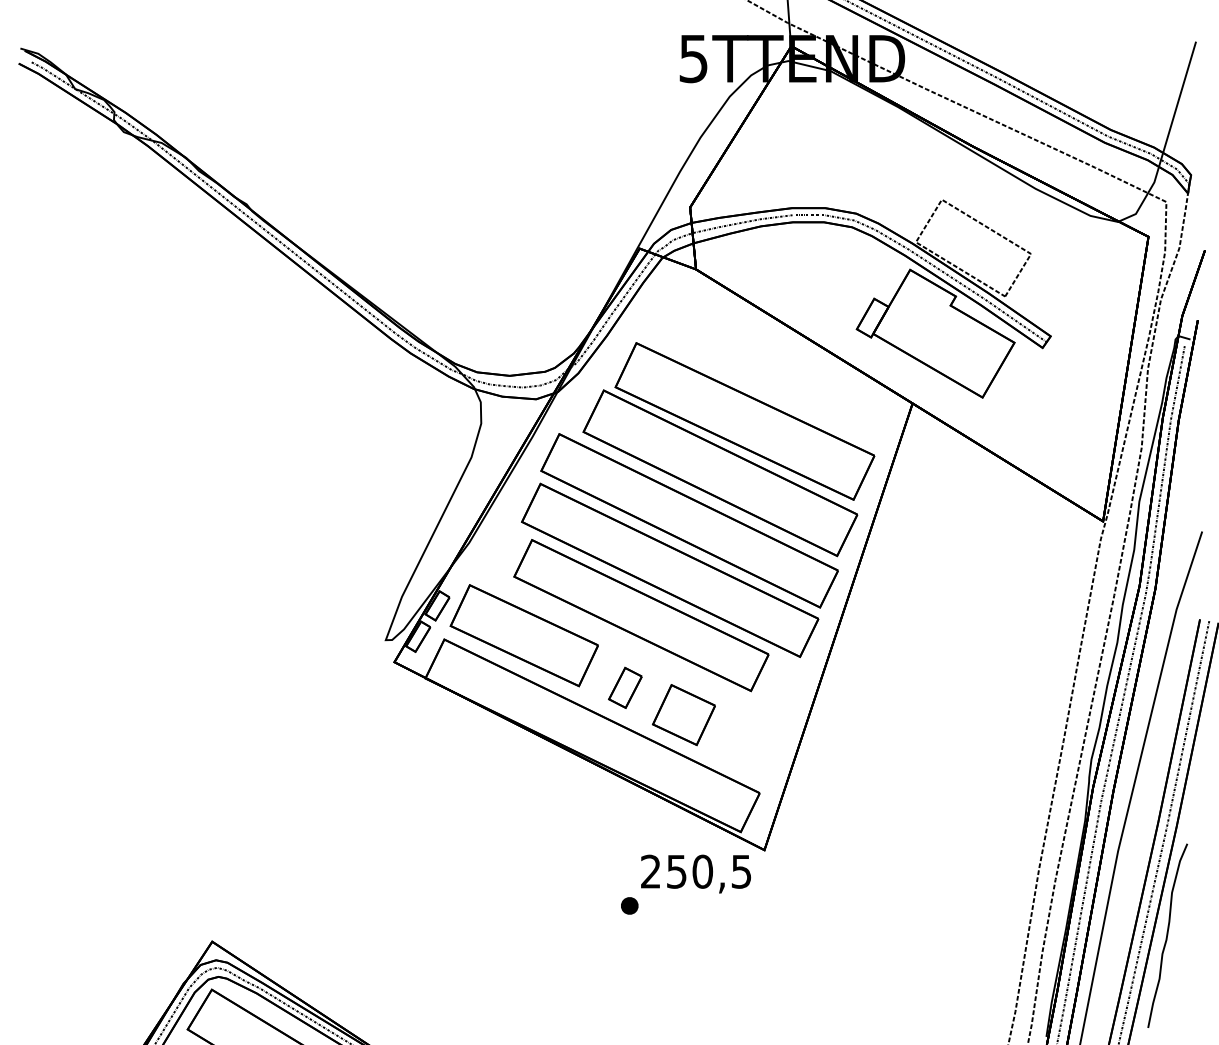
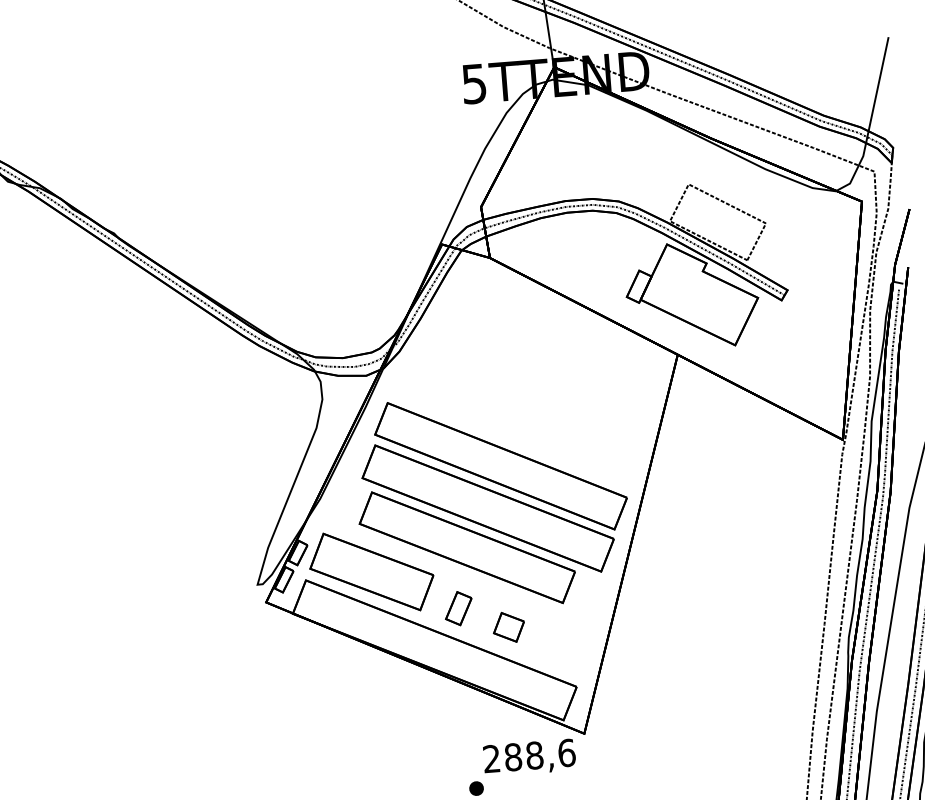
part: (728, 449) -> (528, 404), removed
part: (683, 715) -> (508, 627), size x0.6
text: (709, 871) -> (540, 754), 250,5 -> 288,6

